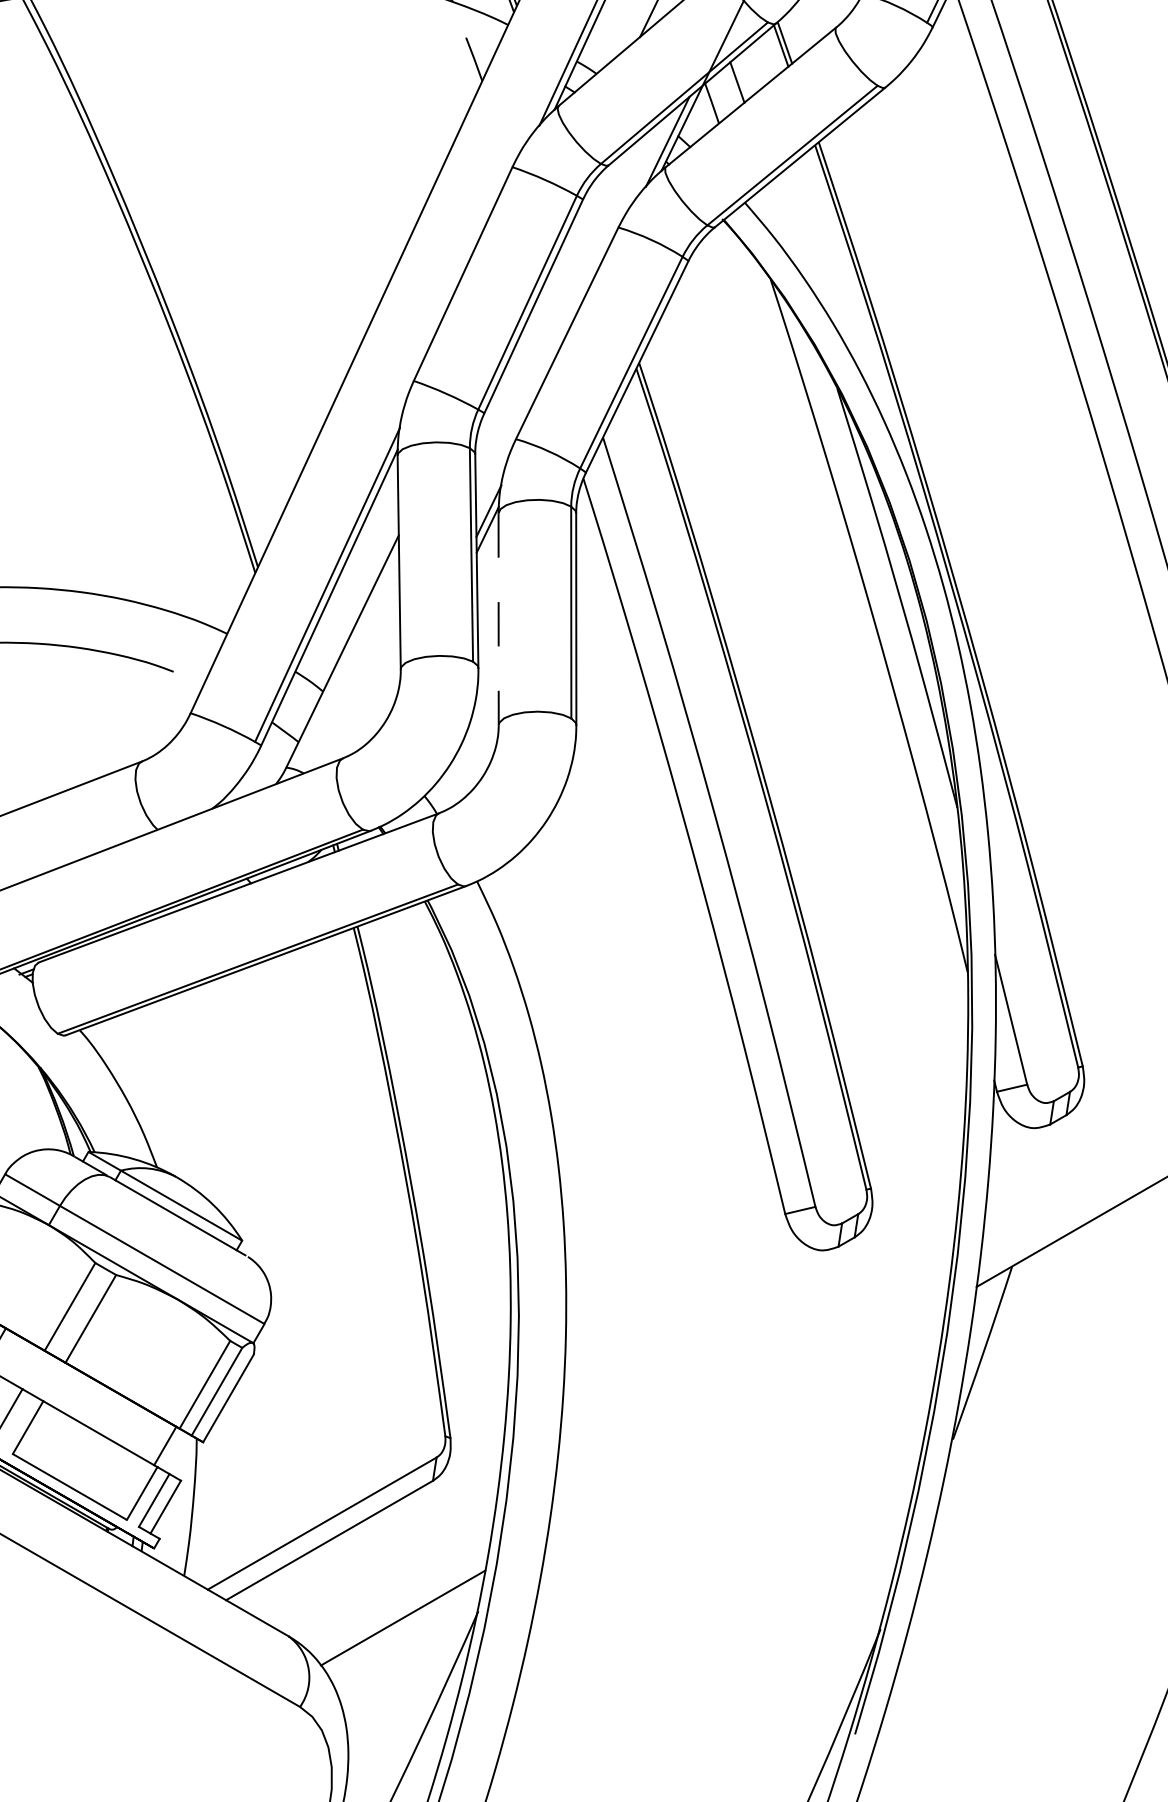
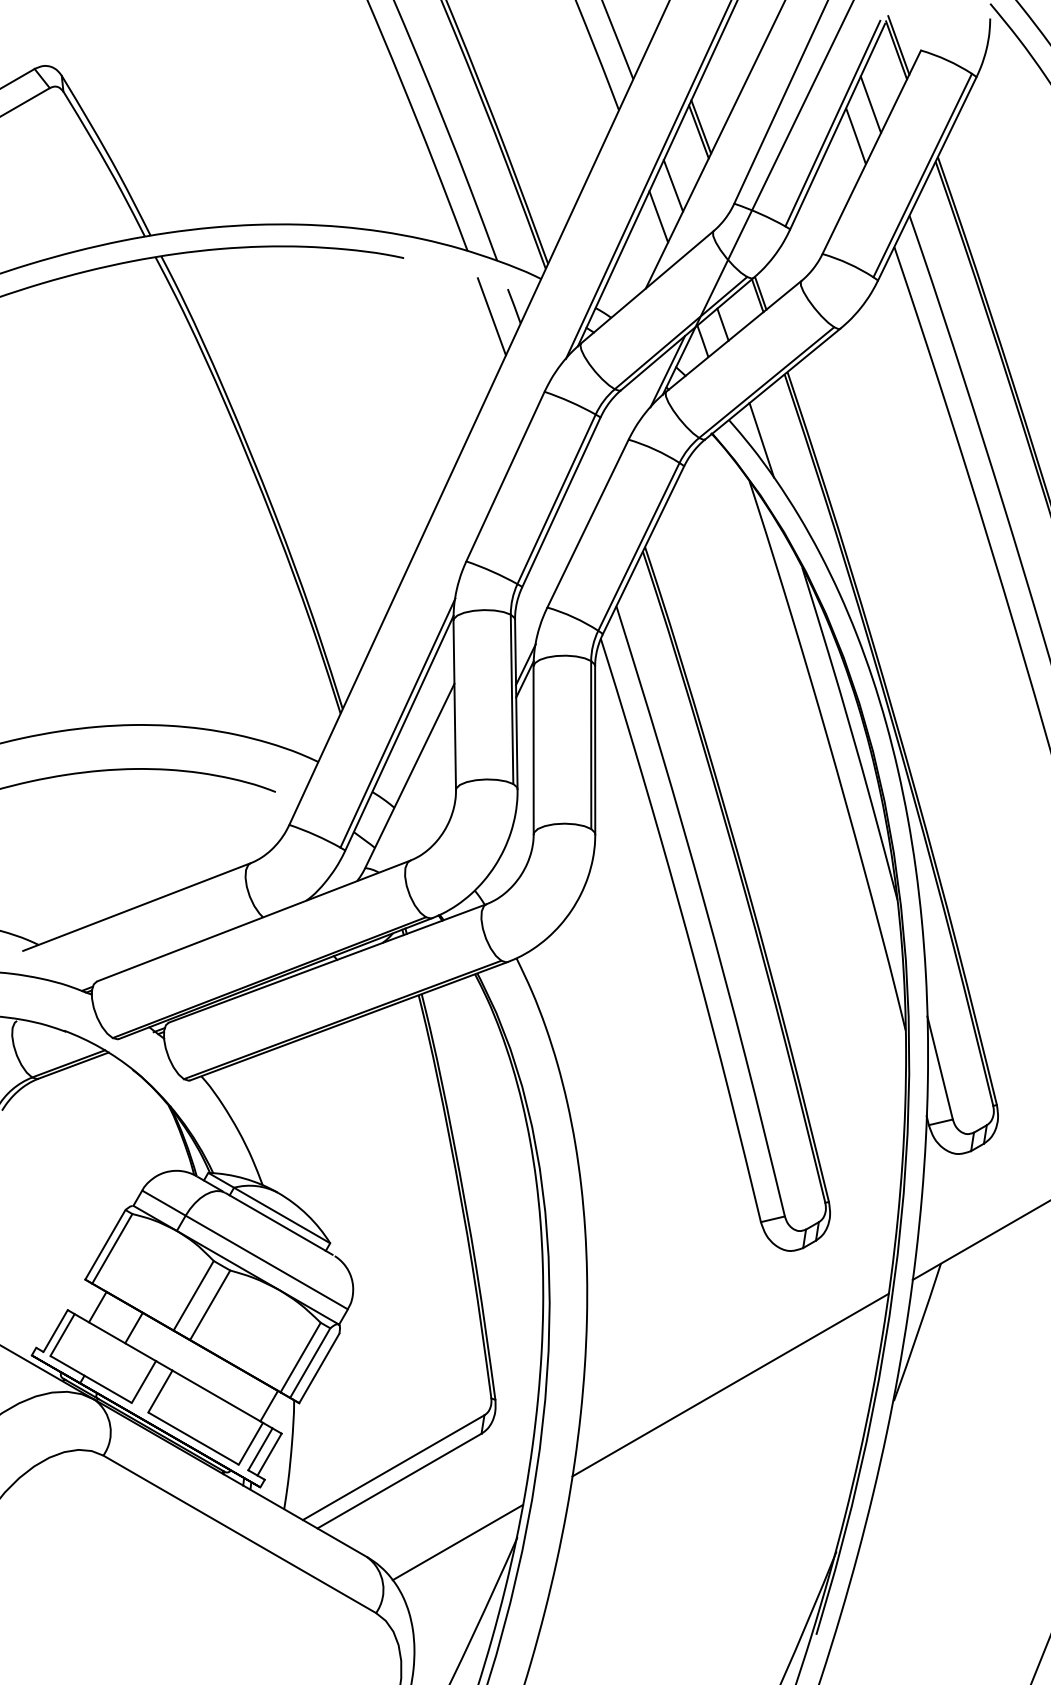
line: (445, 72) -> (491, 316), added
line: (785, 228) -> (761, 440), added
line: (498, 619) -> (533, 750), dashed -> solid
line: (746, 1418) -> (730, 1384), added

